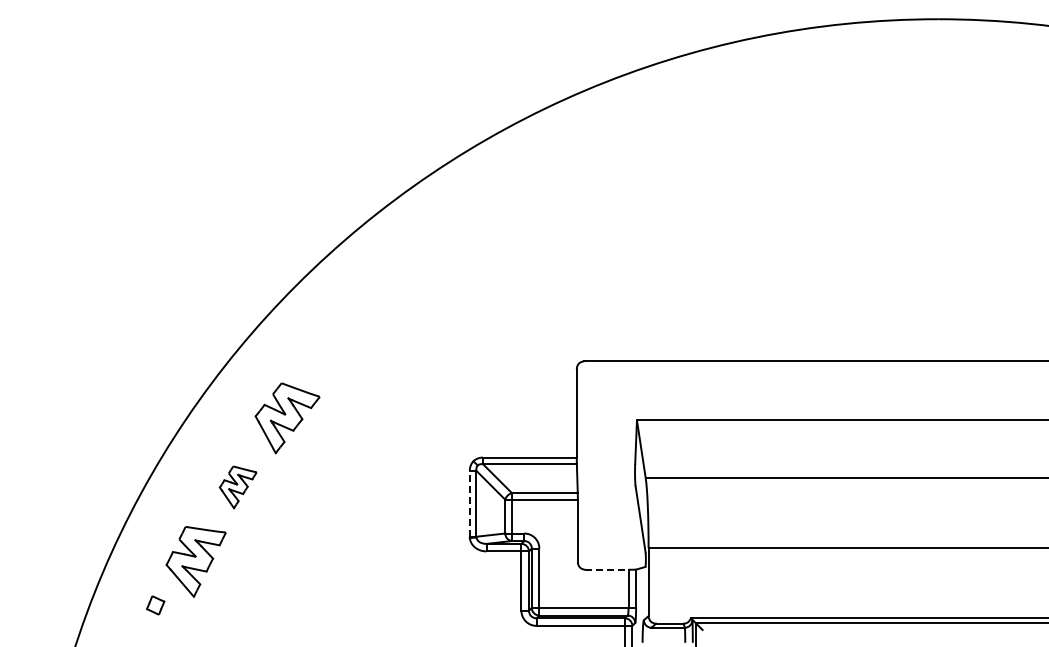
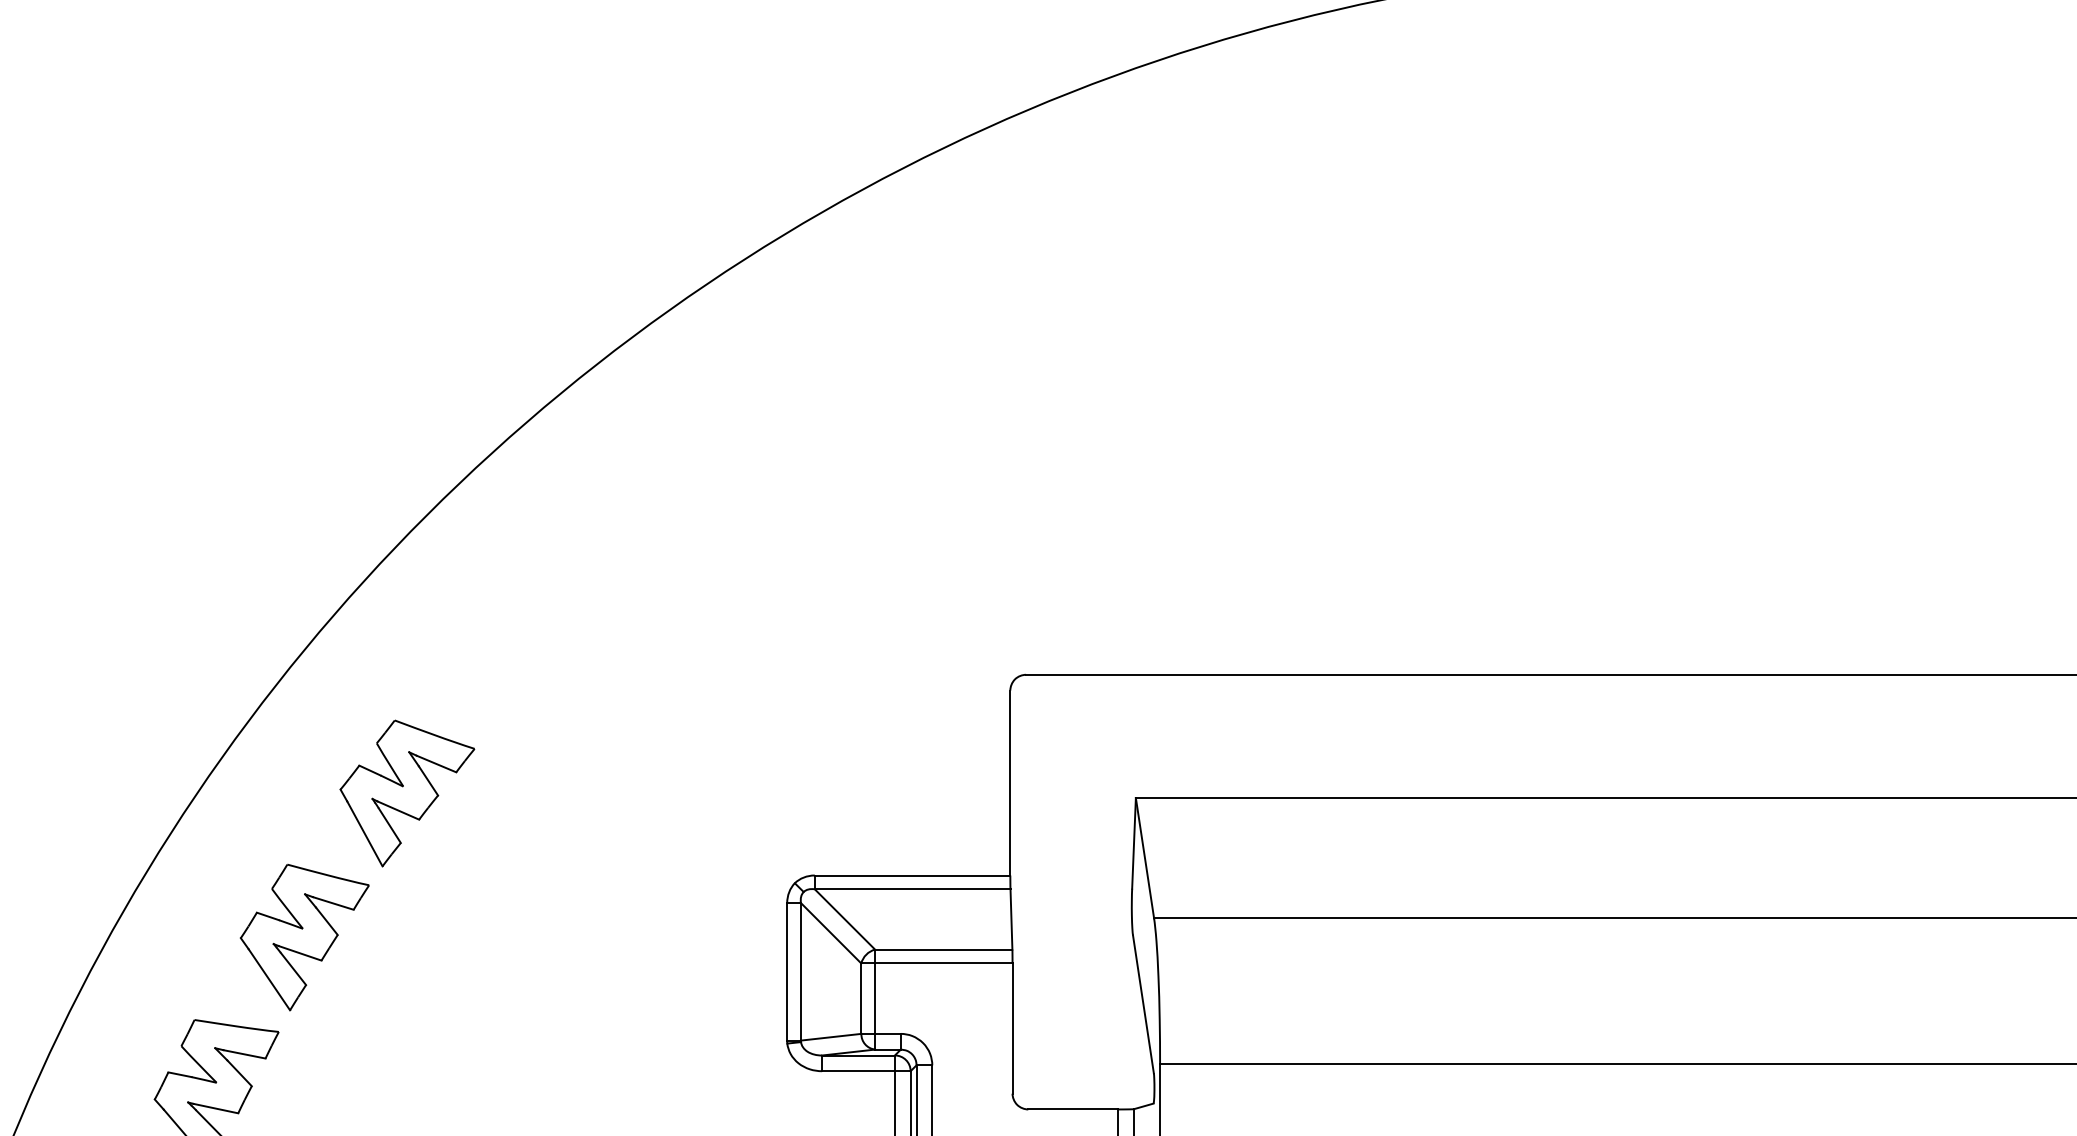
part: (237, 487) -> (302, 937), size x1.67
line: (469, 503) -> (786, 971), dashed -> solid
line: (606, 569) -> (1072, 1108), dashed -> solid

